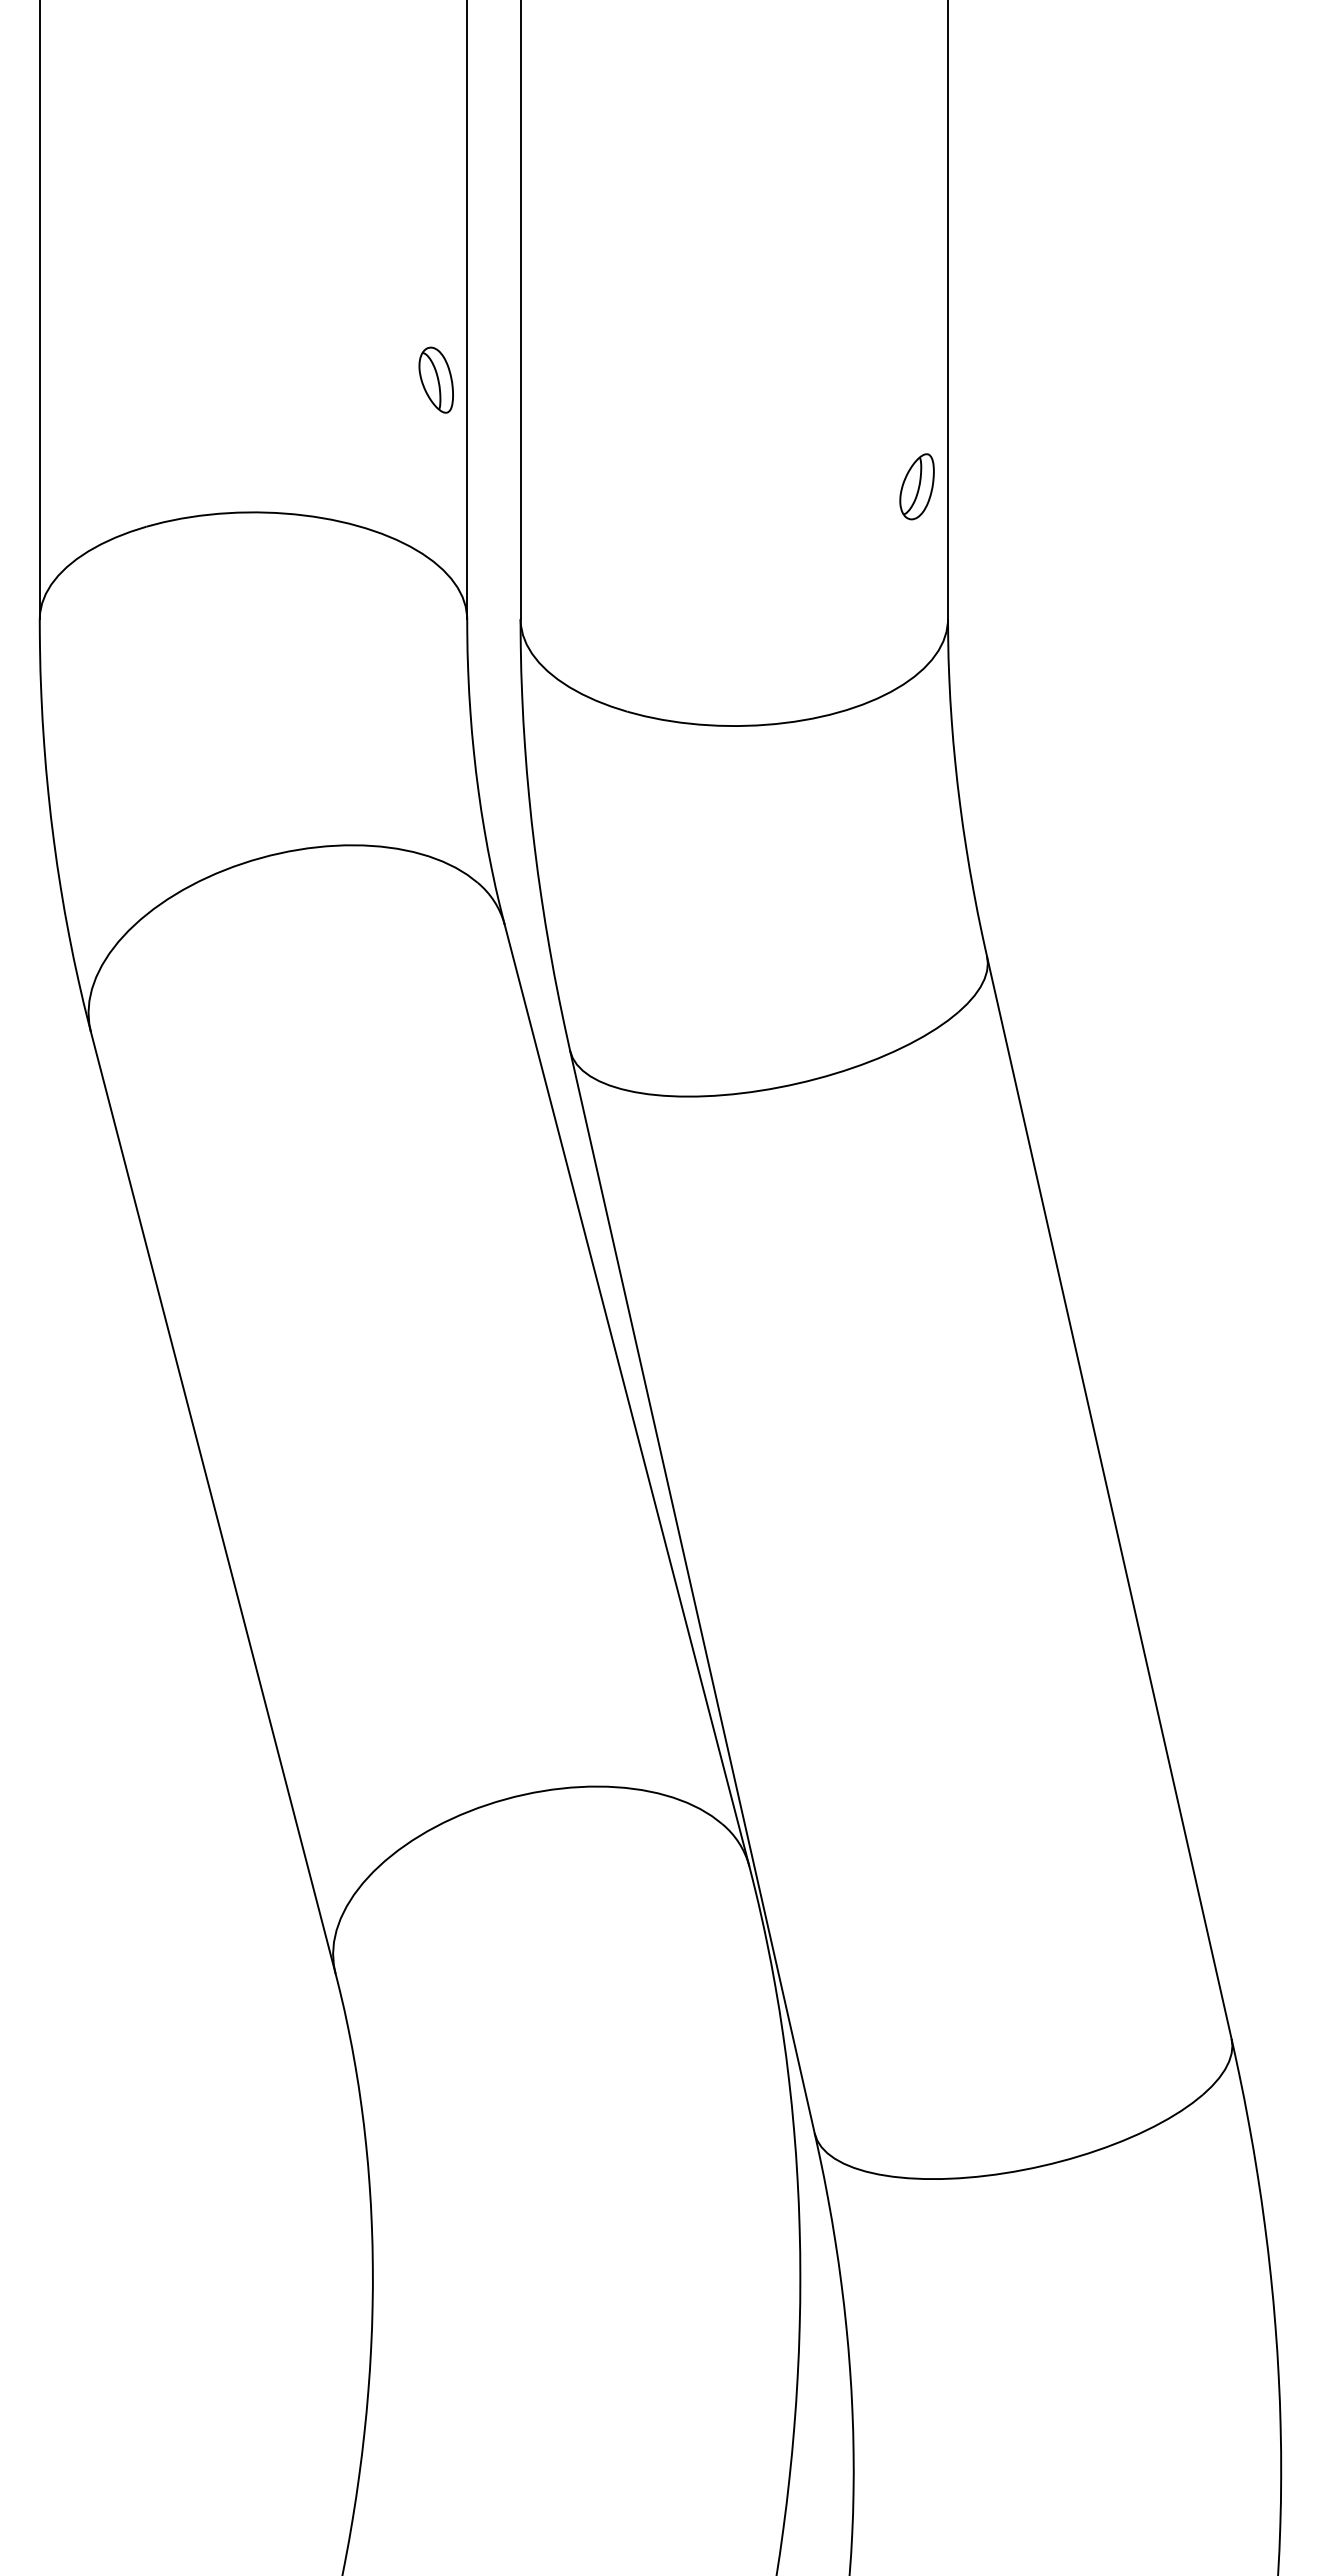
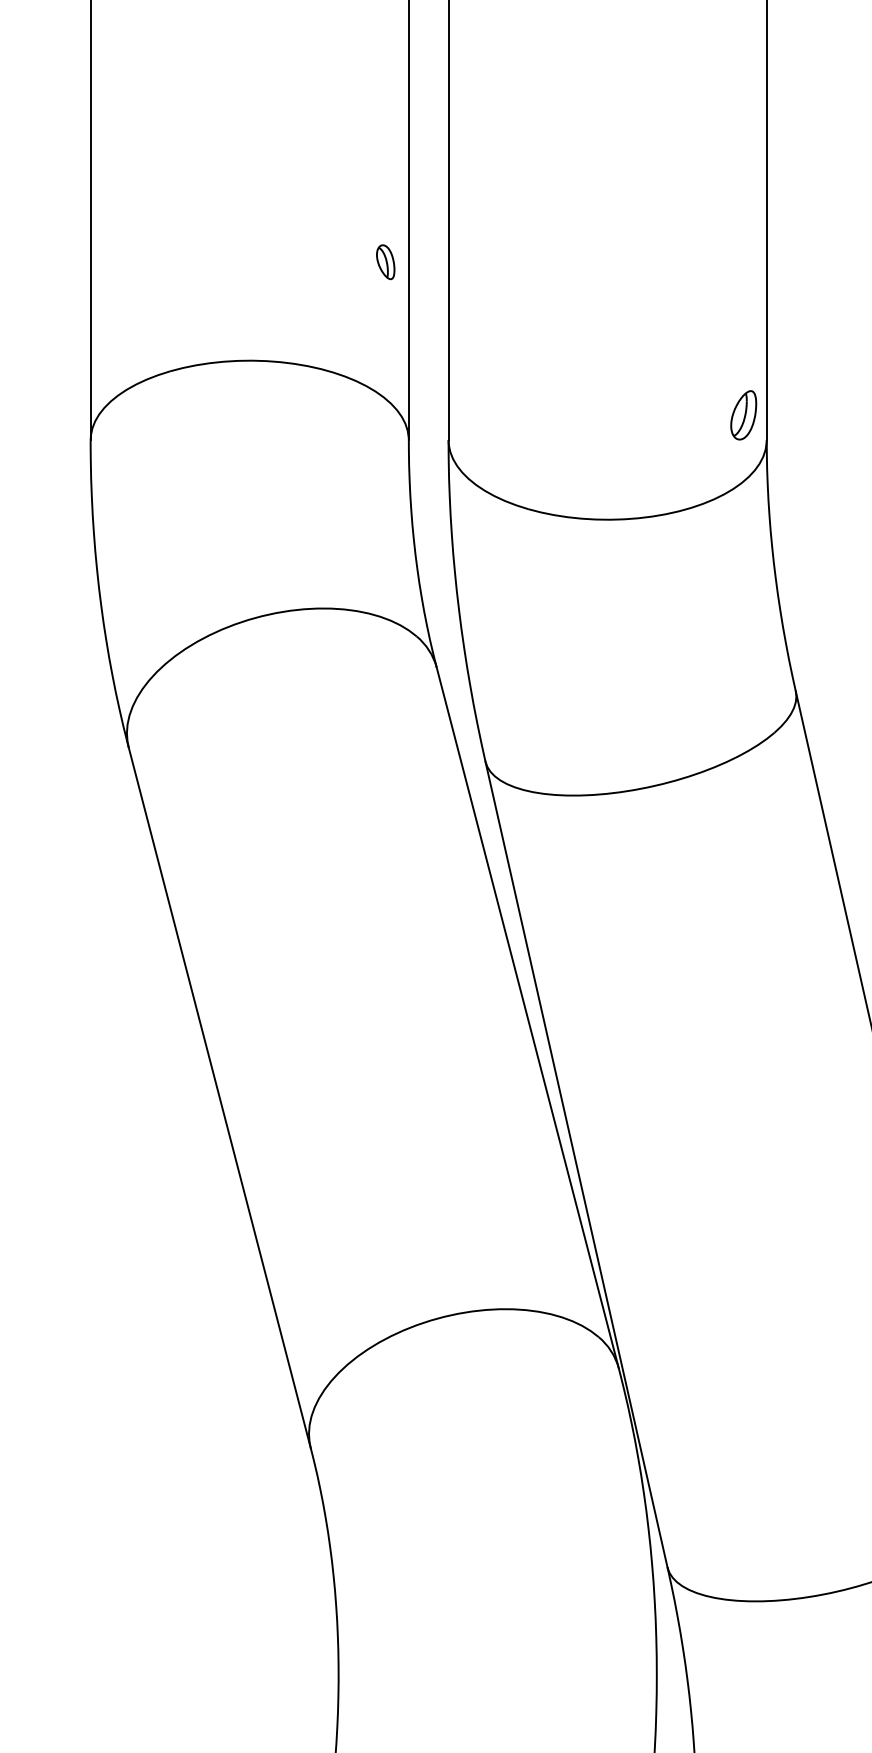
part: (435, 379) -> (385, 261), size x0.7
part: (916, 486) -> (743, 415), moved

